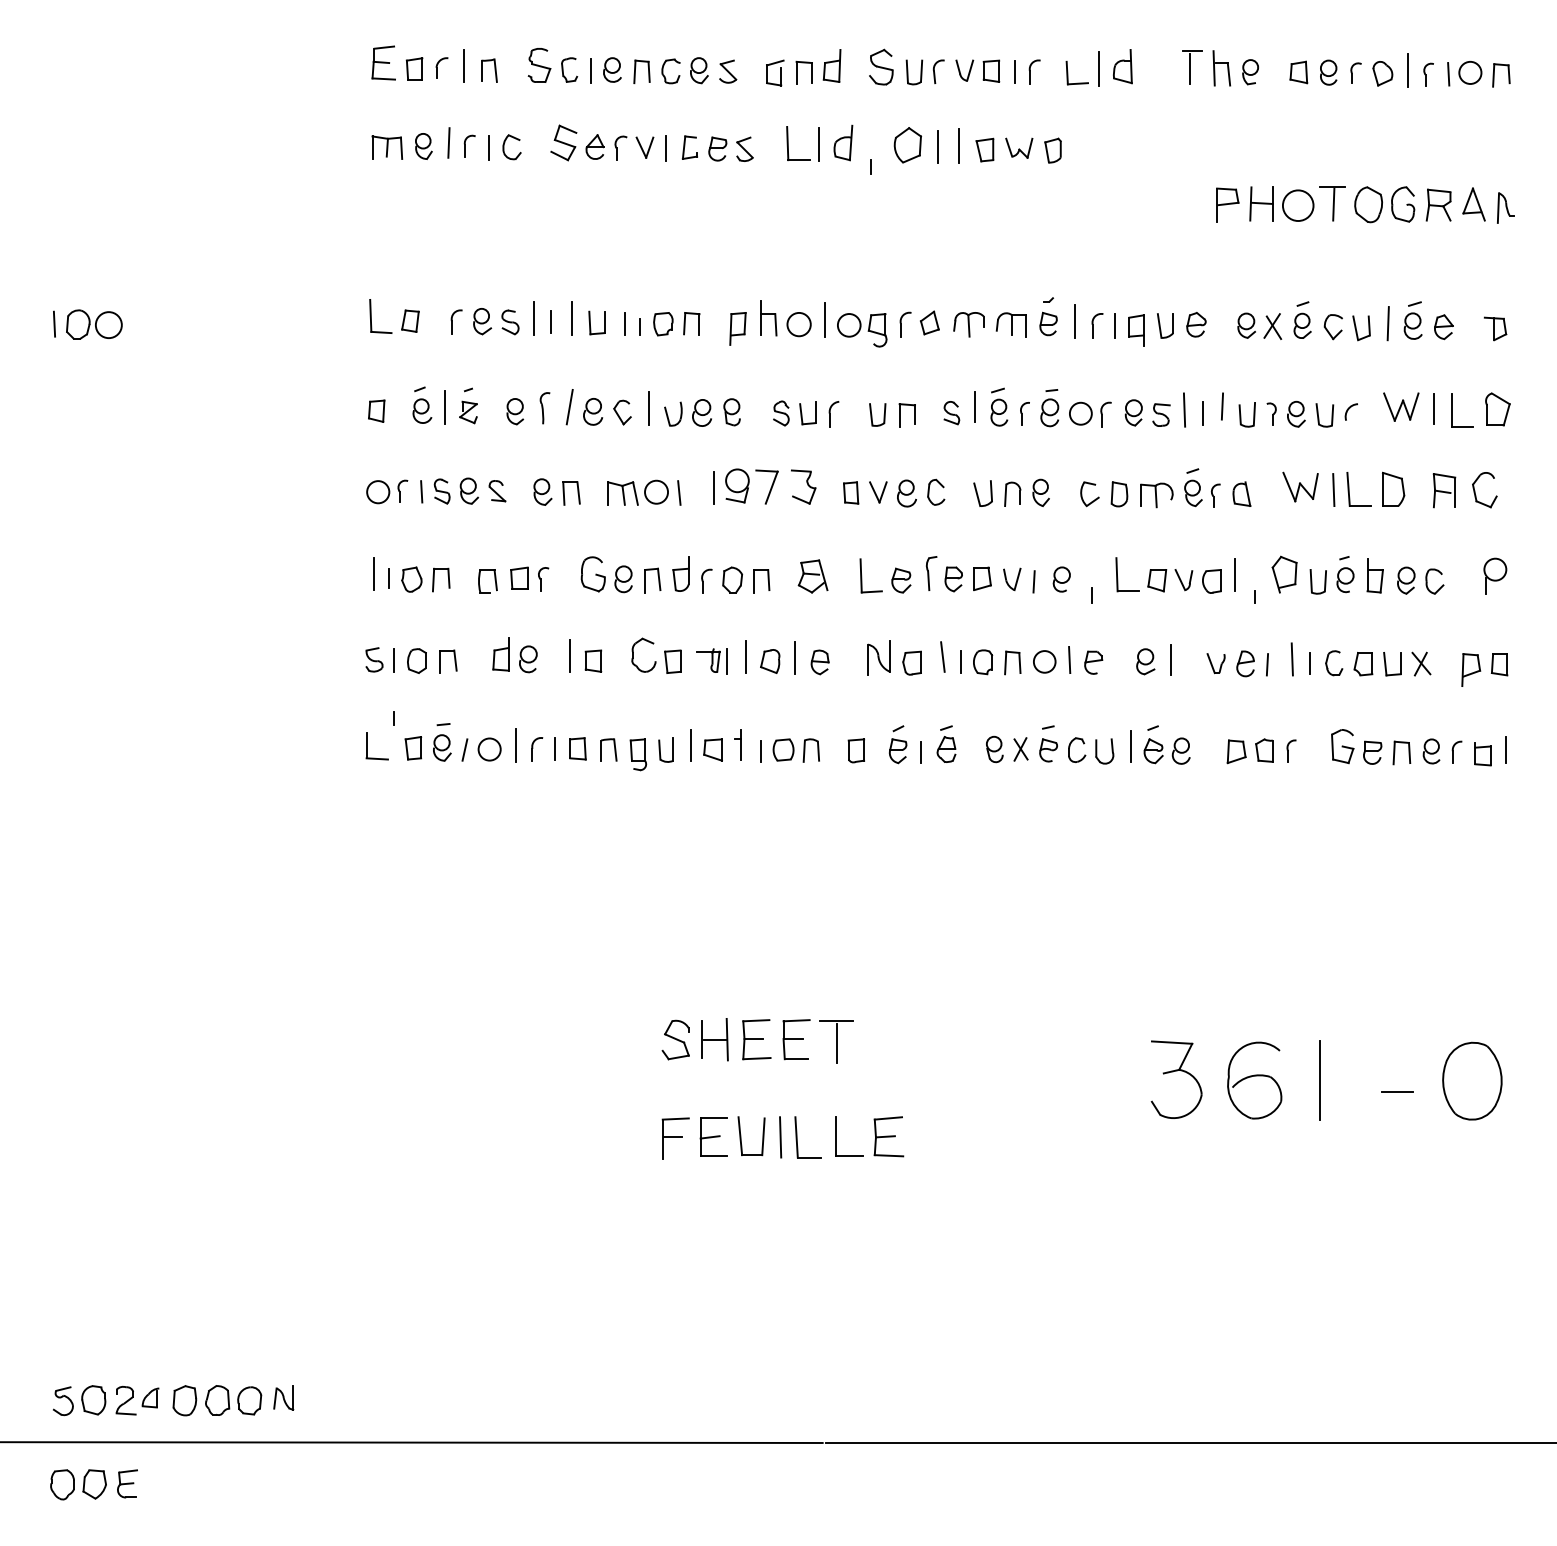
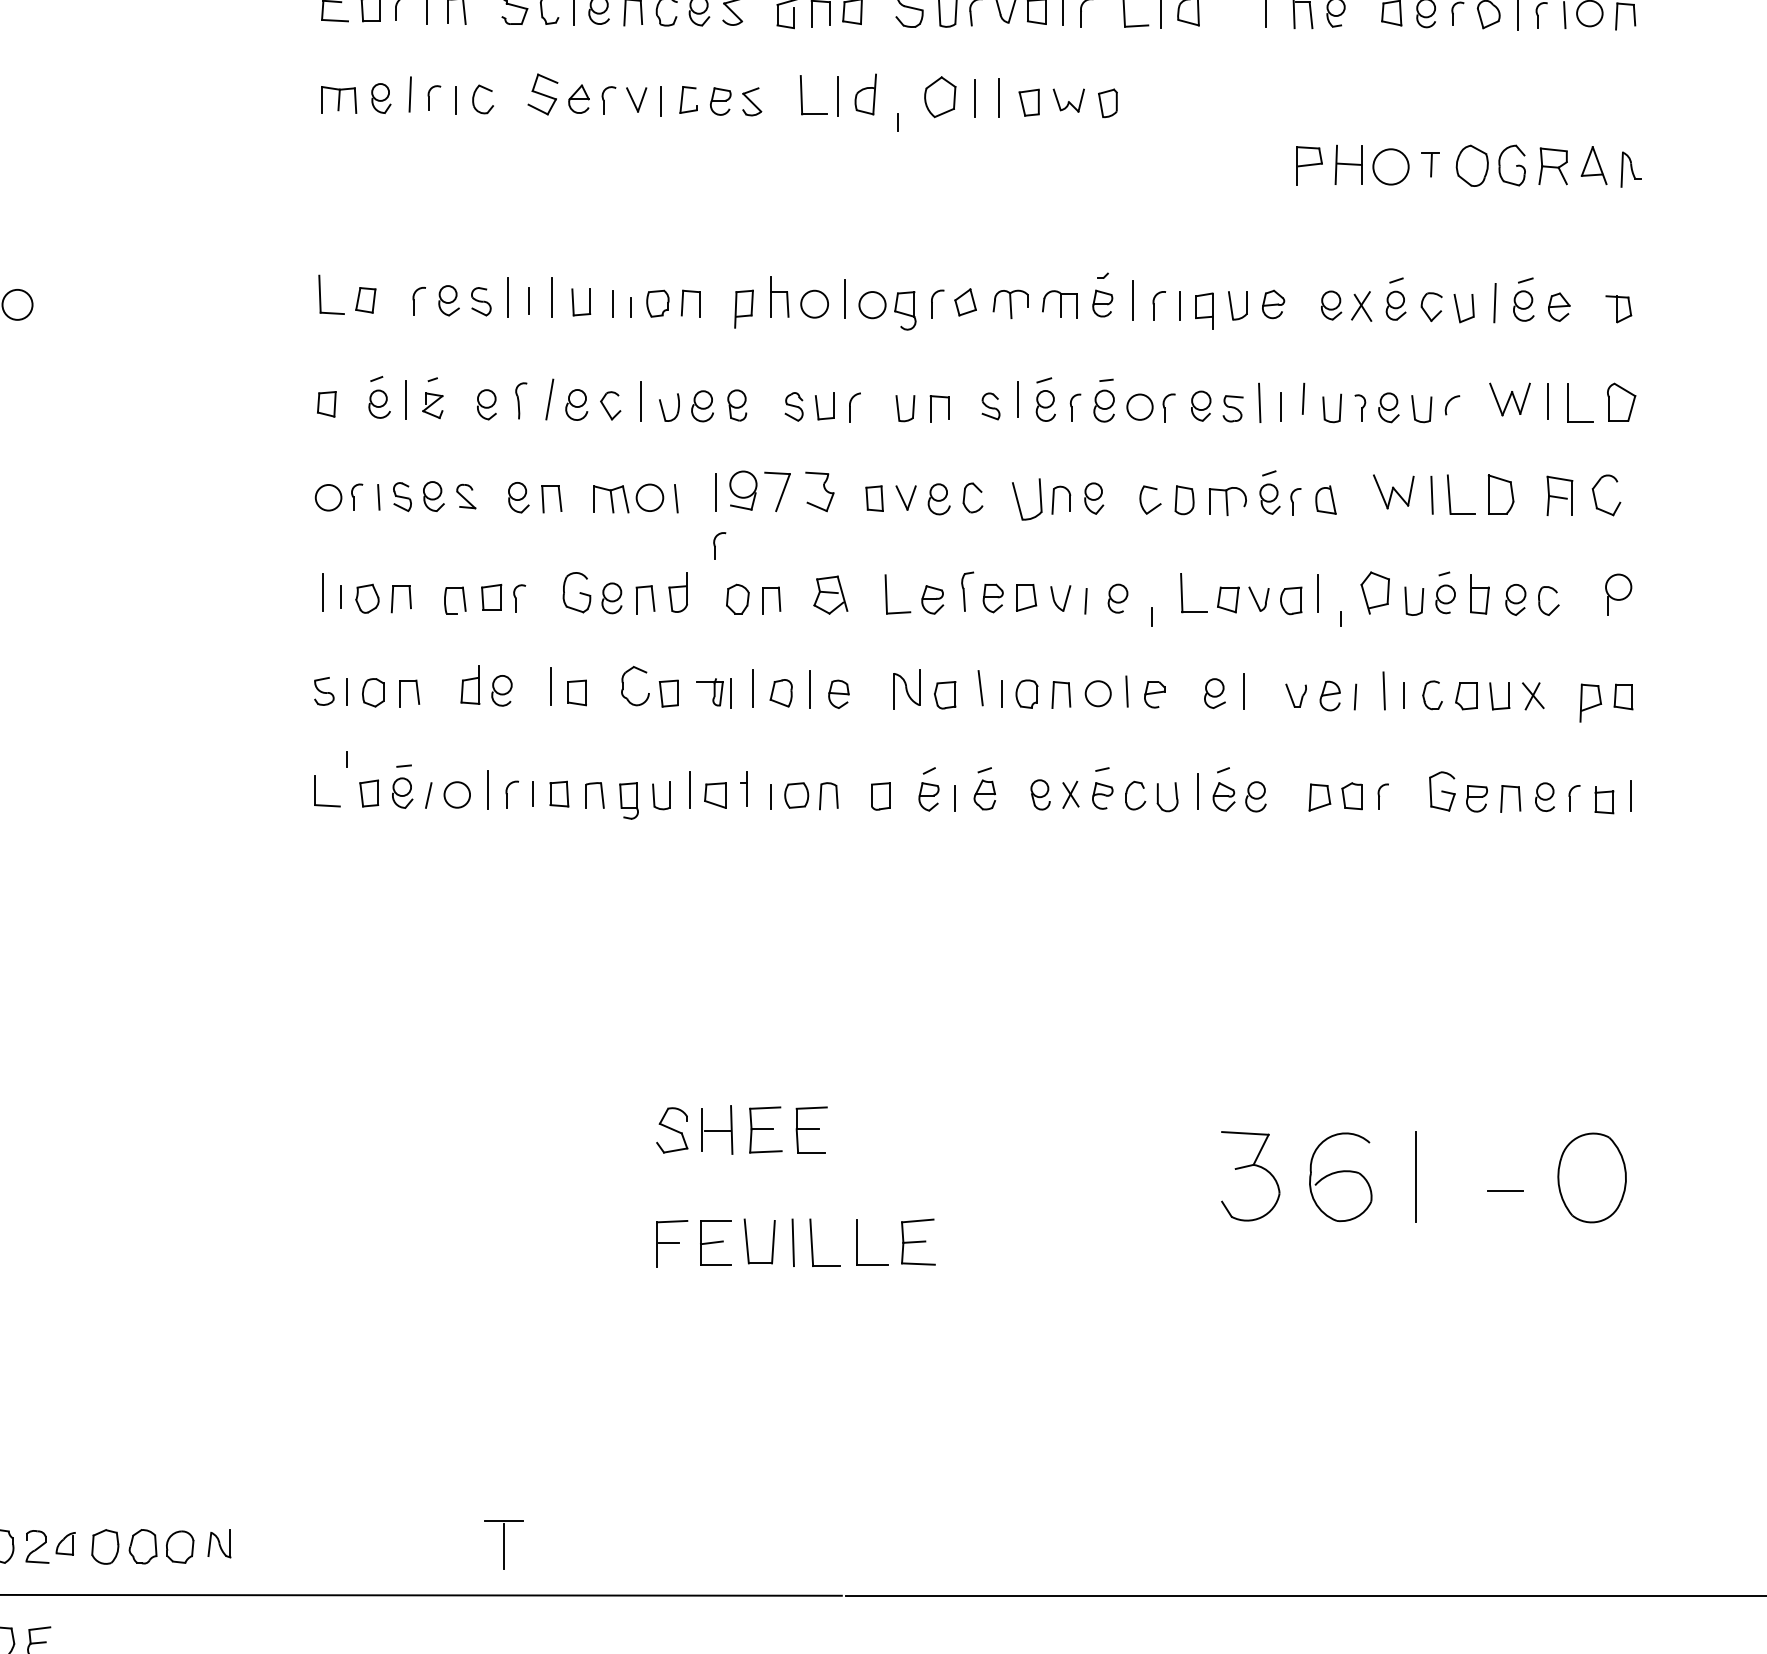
part: (1332, 203) -> (1430, 164), size x0.6
part: (982, 493) -> (1026, 499), size x1.4
part: (706, 580) -> (719, 545), moved
part: (836, 1041) -> (503, 1544), moved

